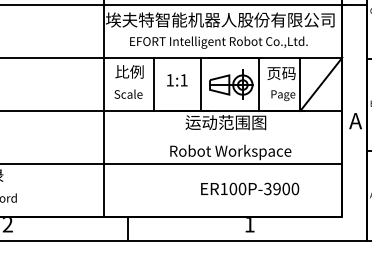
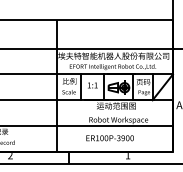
text: (248, 189) -> (109, 138), moved

